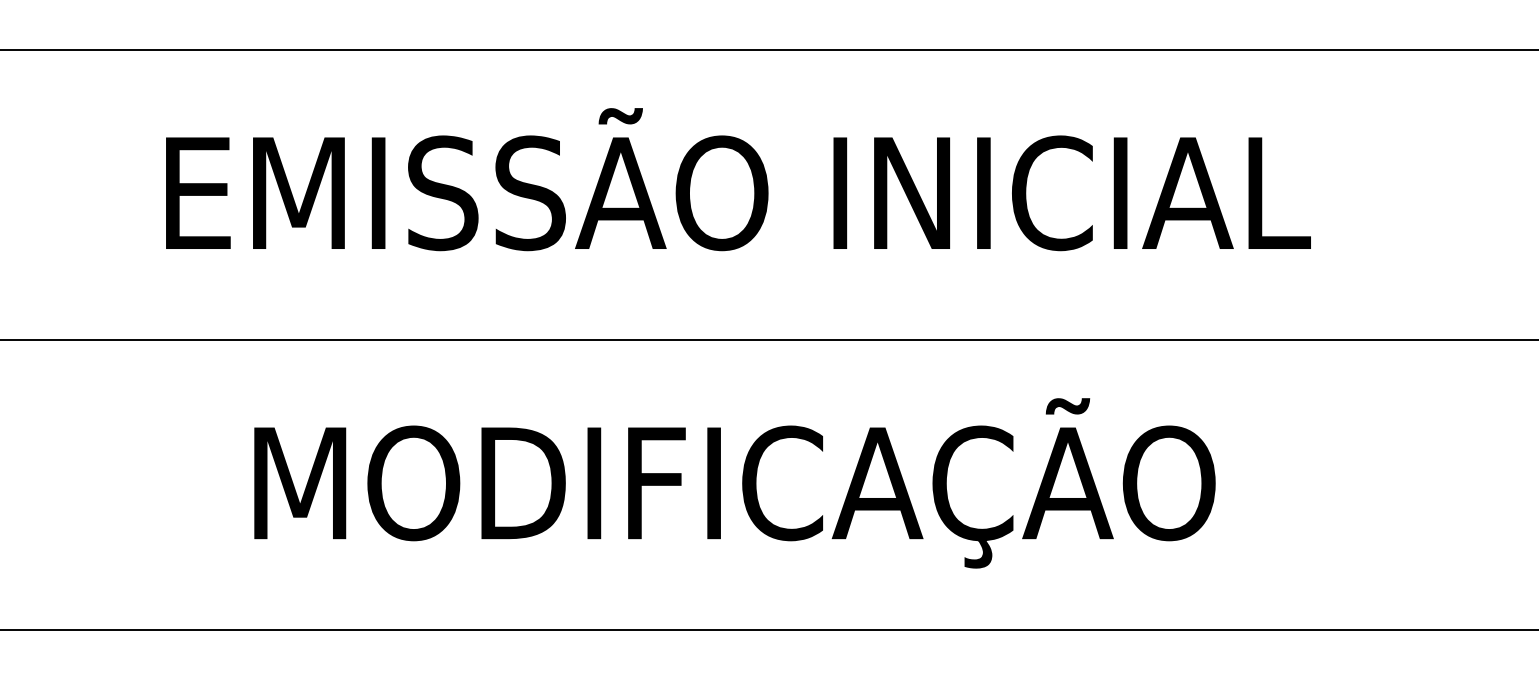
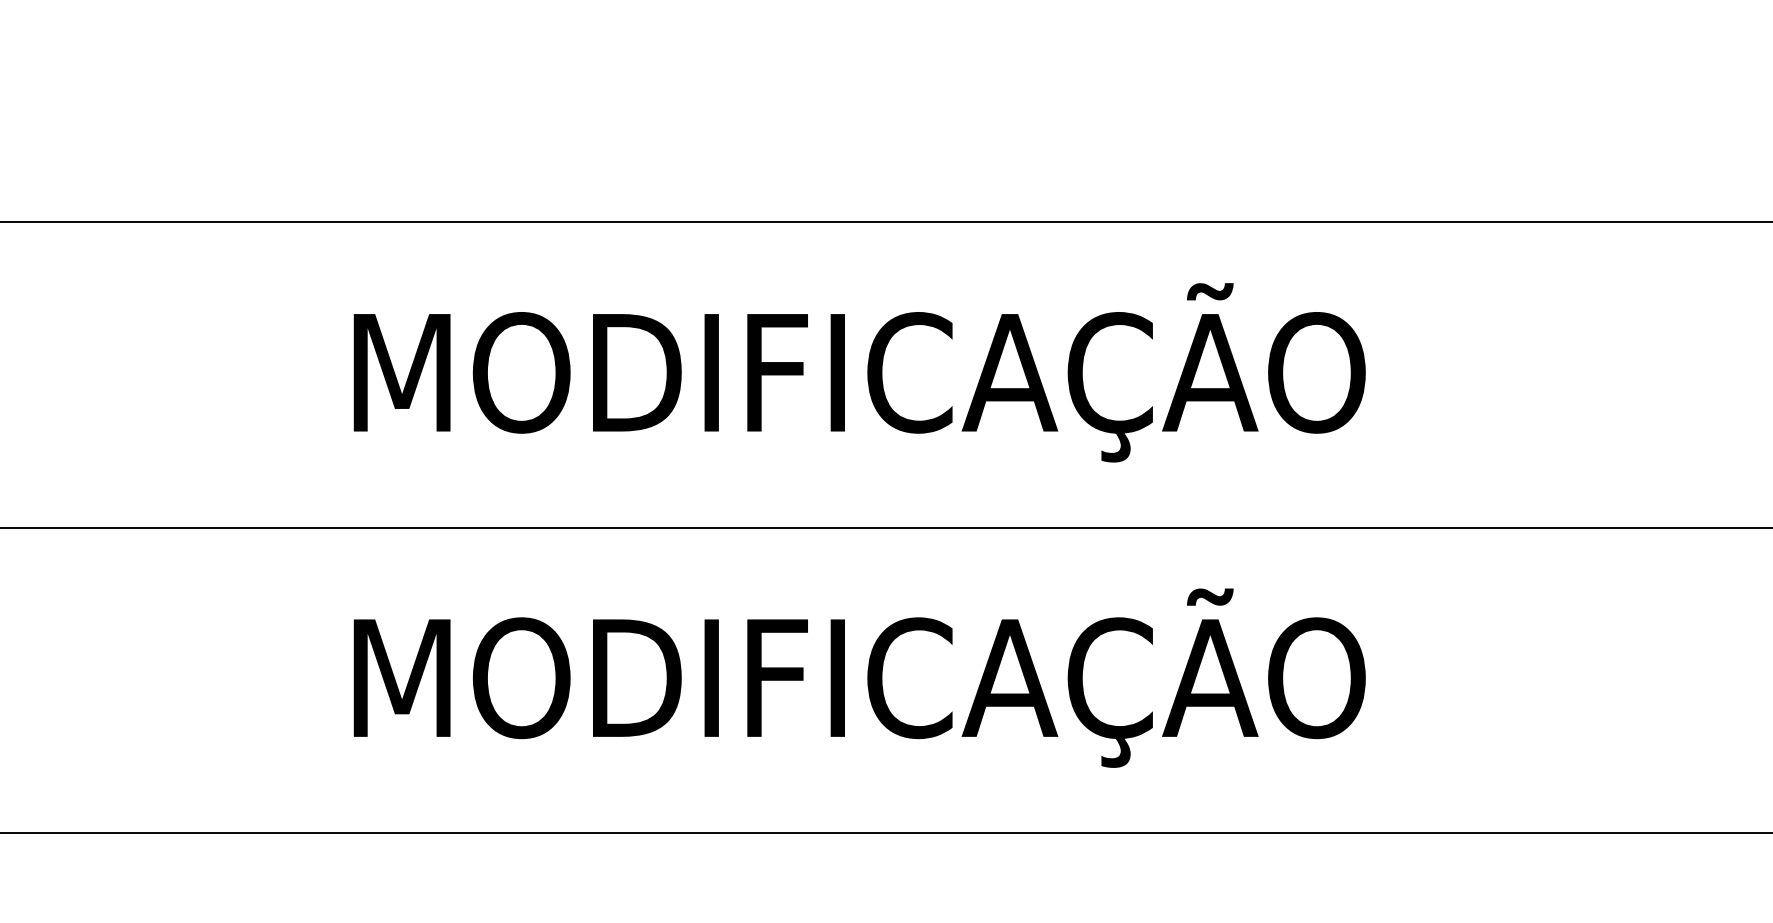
text: (738, 192) -> (863, 372), EMISSÃO INICIAL -> MODIFICAÇÃO

